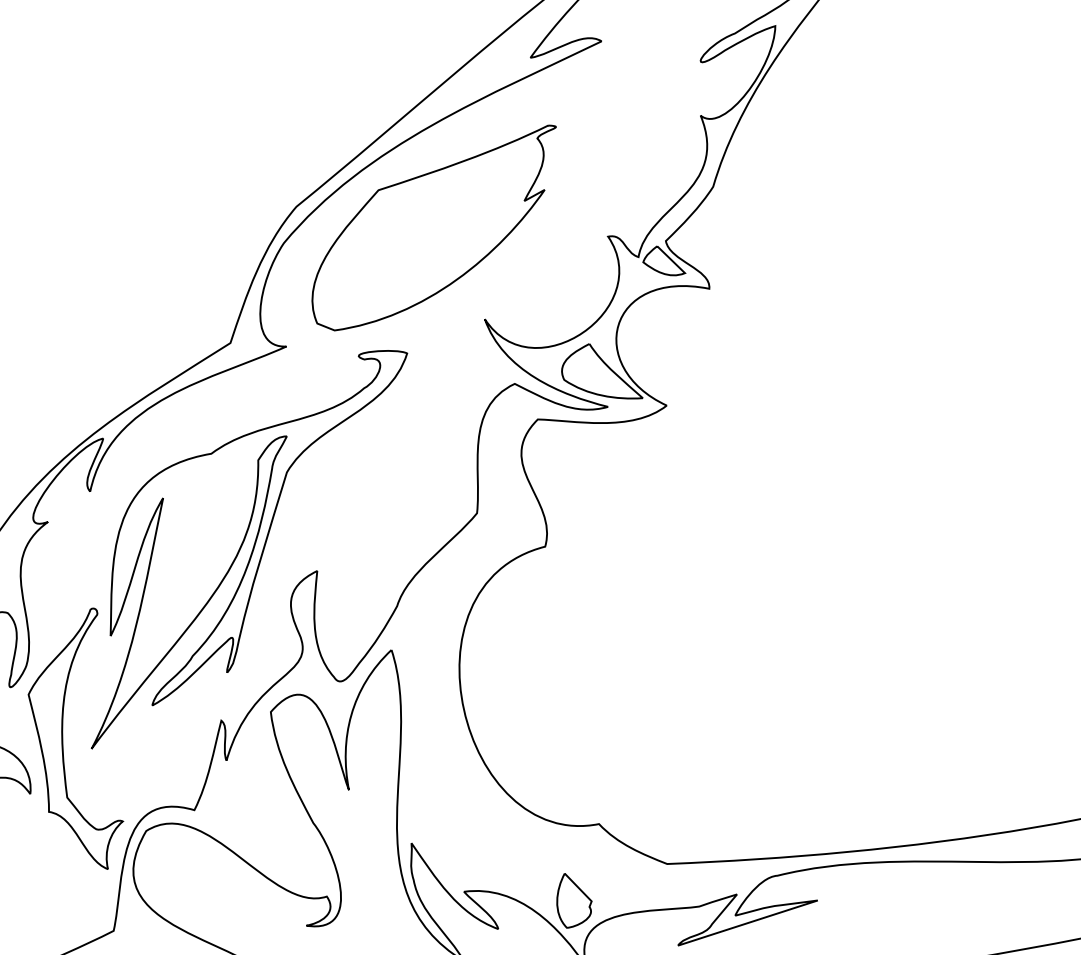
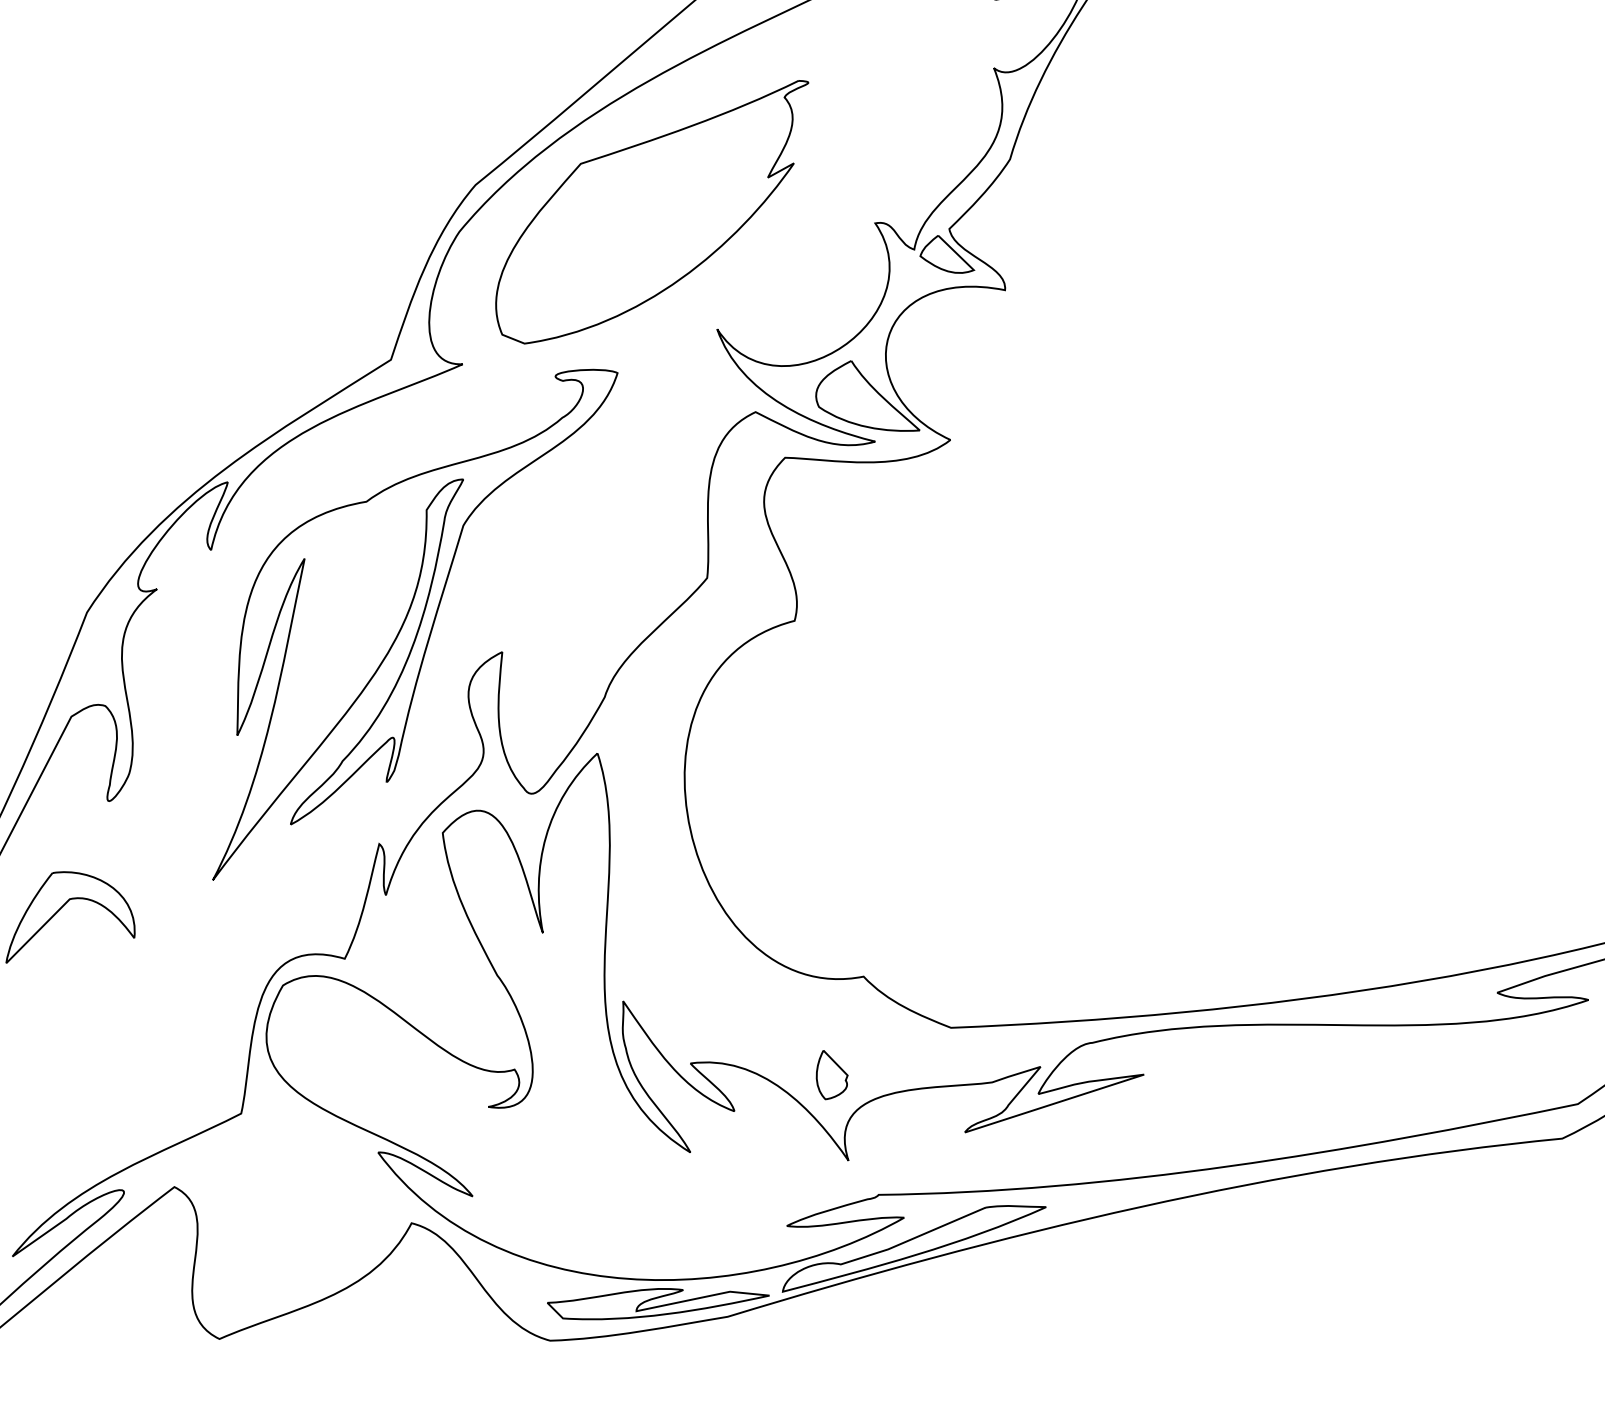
part: (63, 738) -> (176, 867), removed
part: (574, 900) -> (832, 1074), size x0.7

